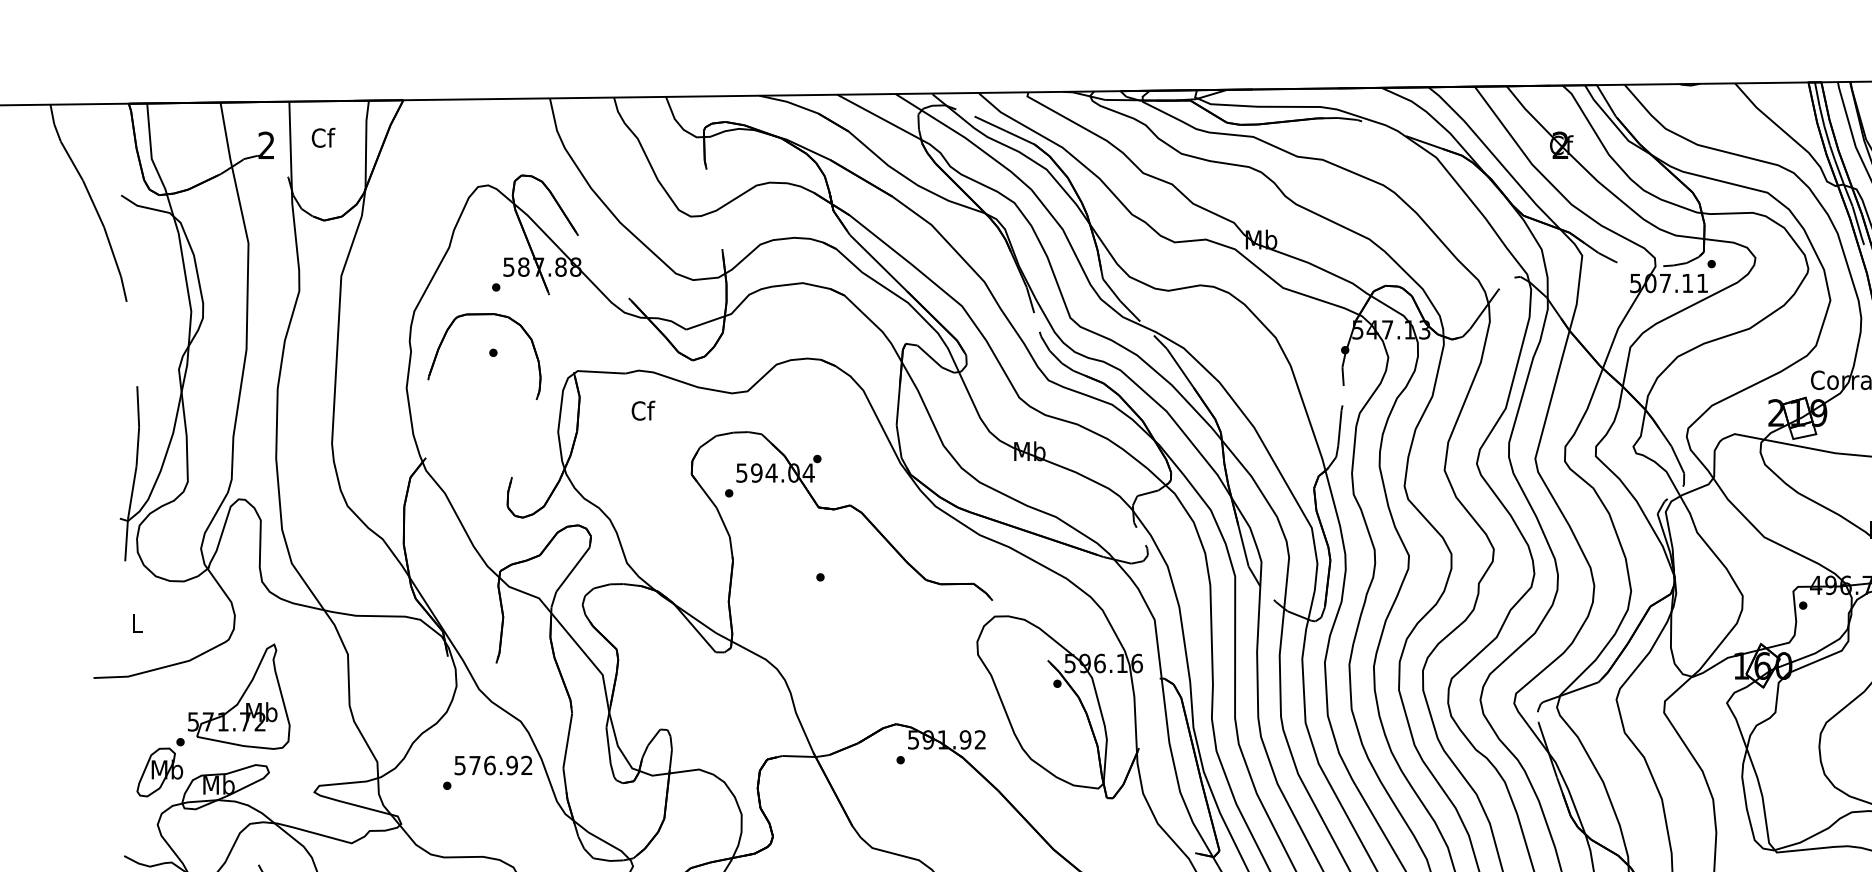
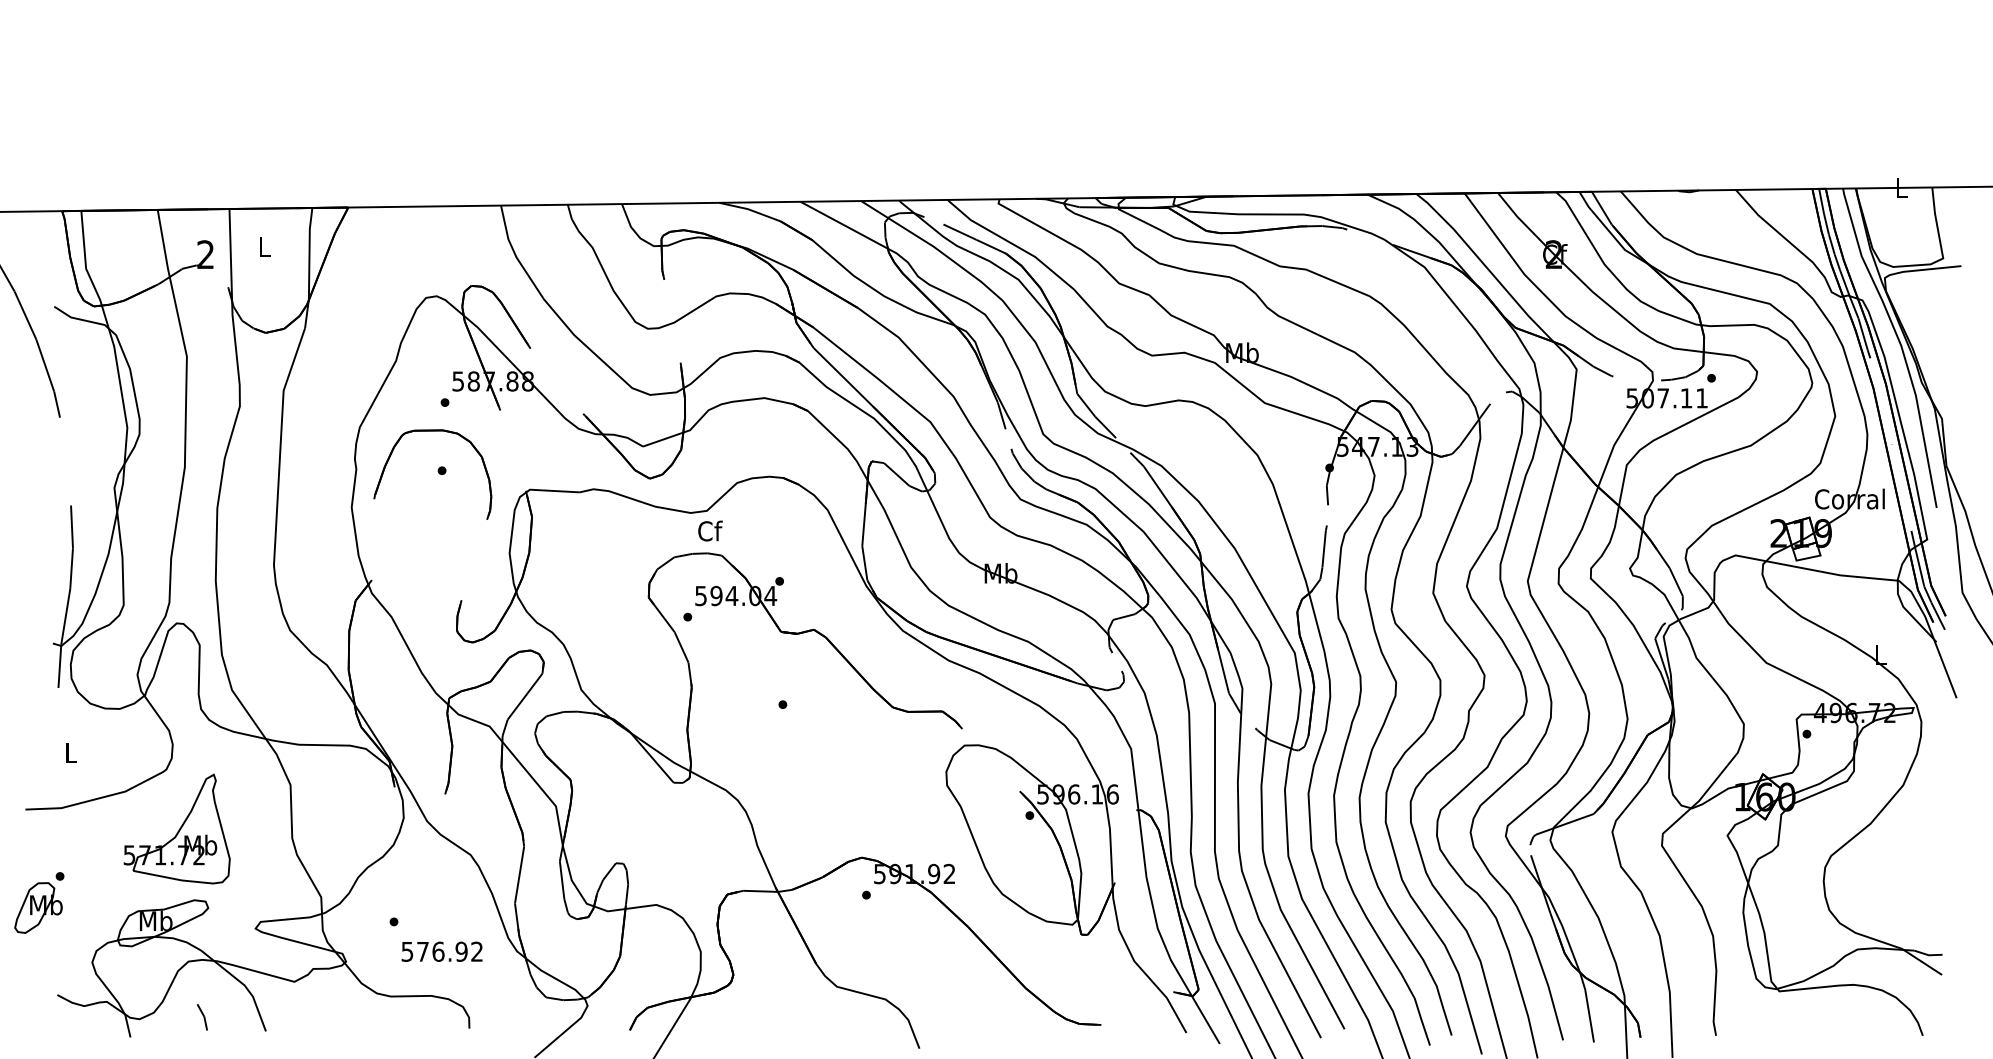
text: (323, 137) -> (265, 246), Cf -> L
text: (643, 410) -> (710, 530), moved
text: (492, 765) -> (441, 951), moved
part: (160, 767) -> (39, 902), moved

